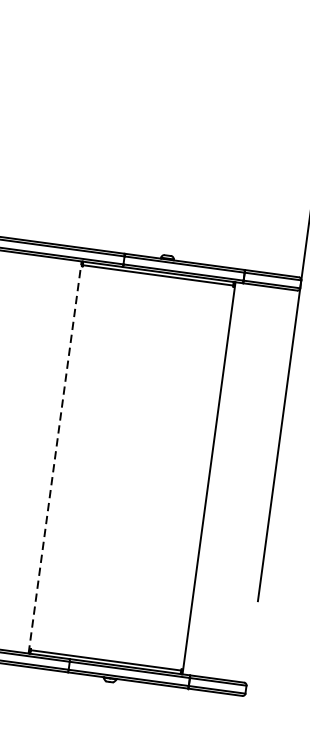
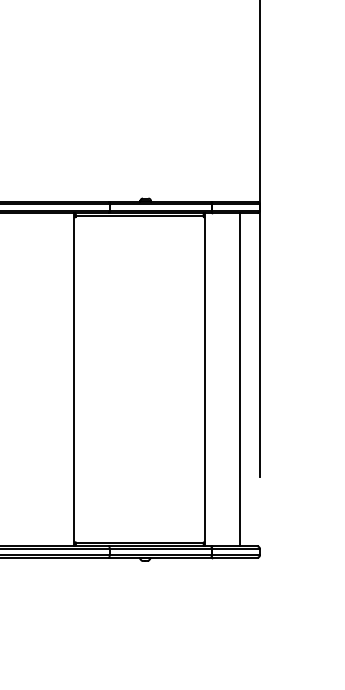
line: (55, 457) -> (74, 379), dashed -> solid
line: (249, 483) -> (239, 379), added

